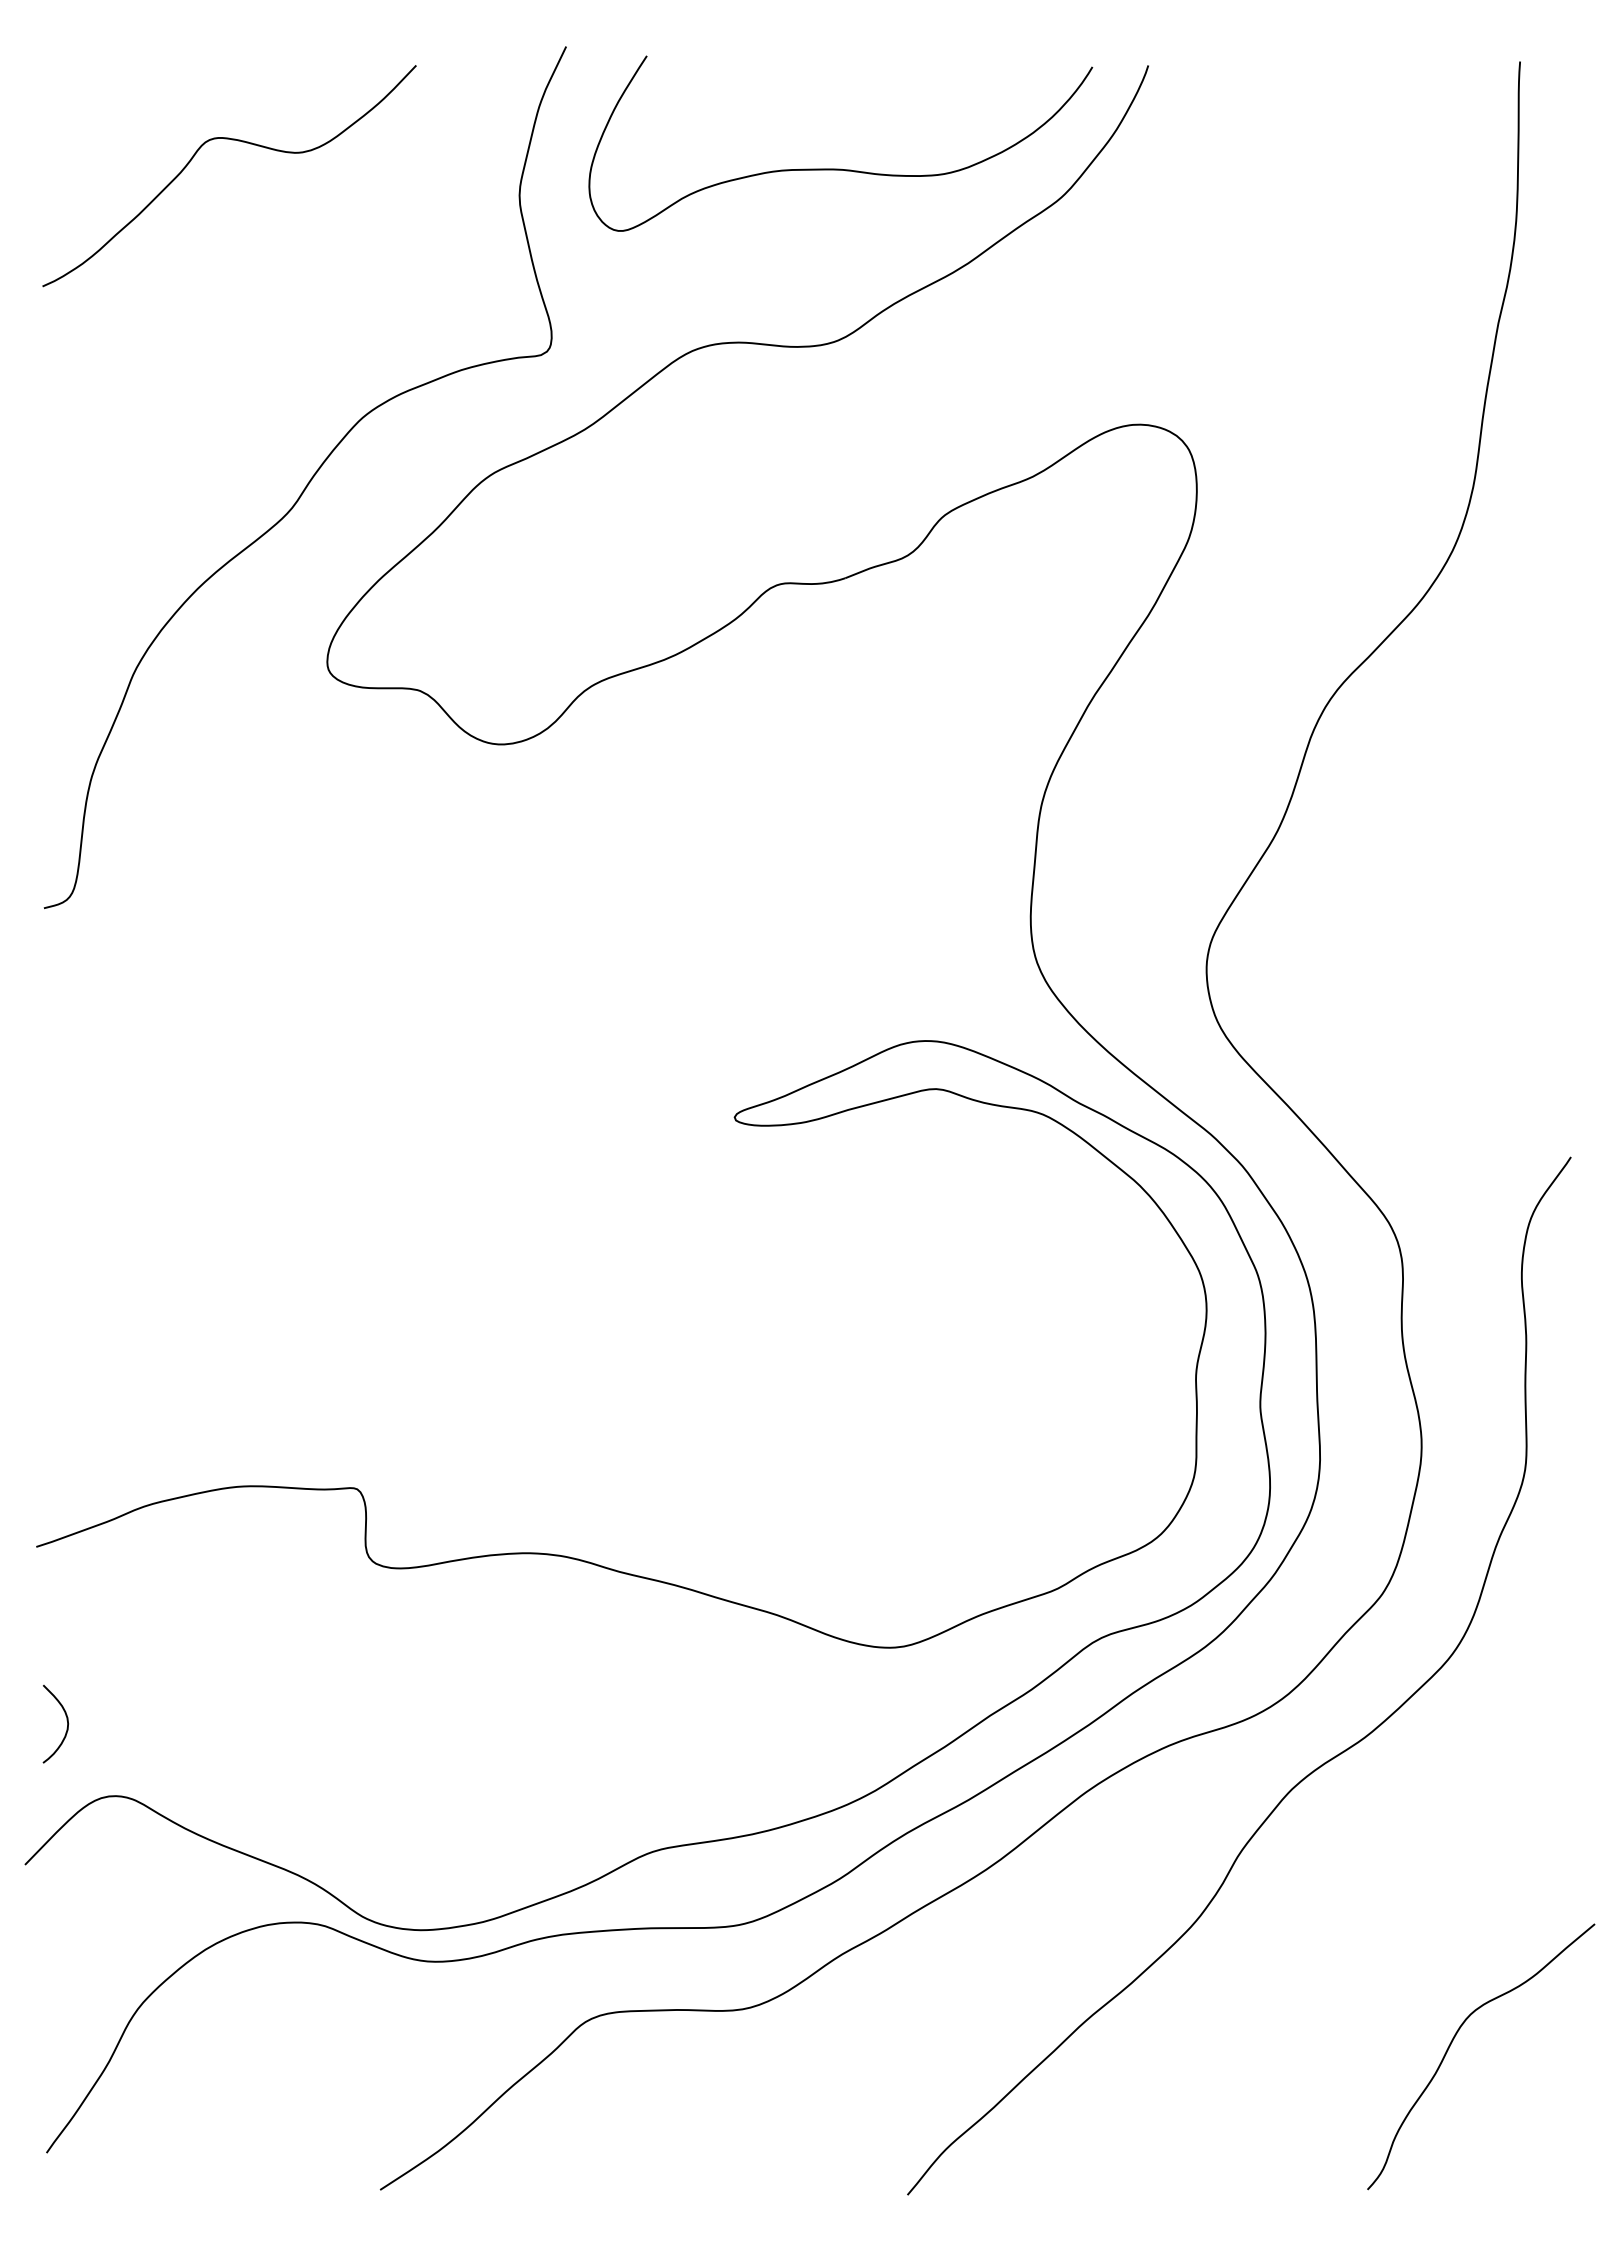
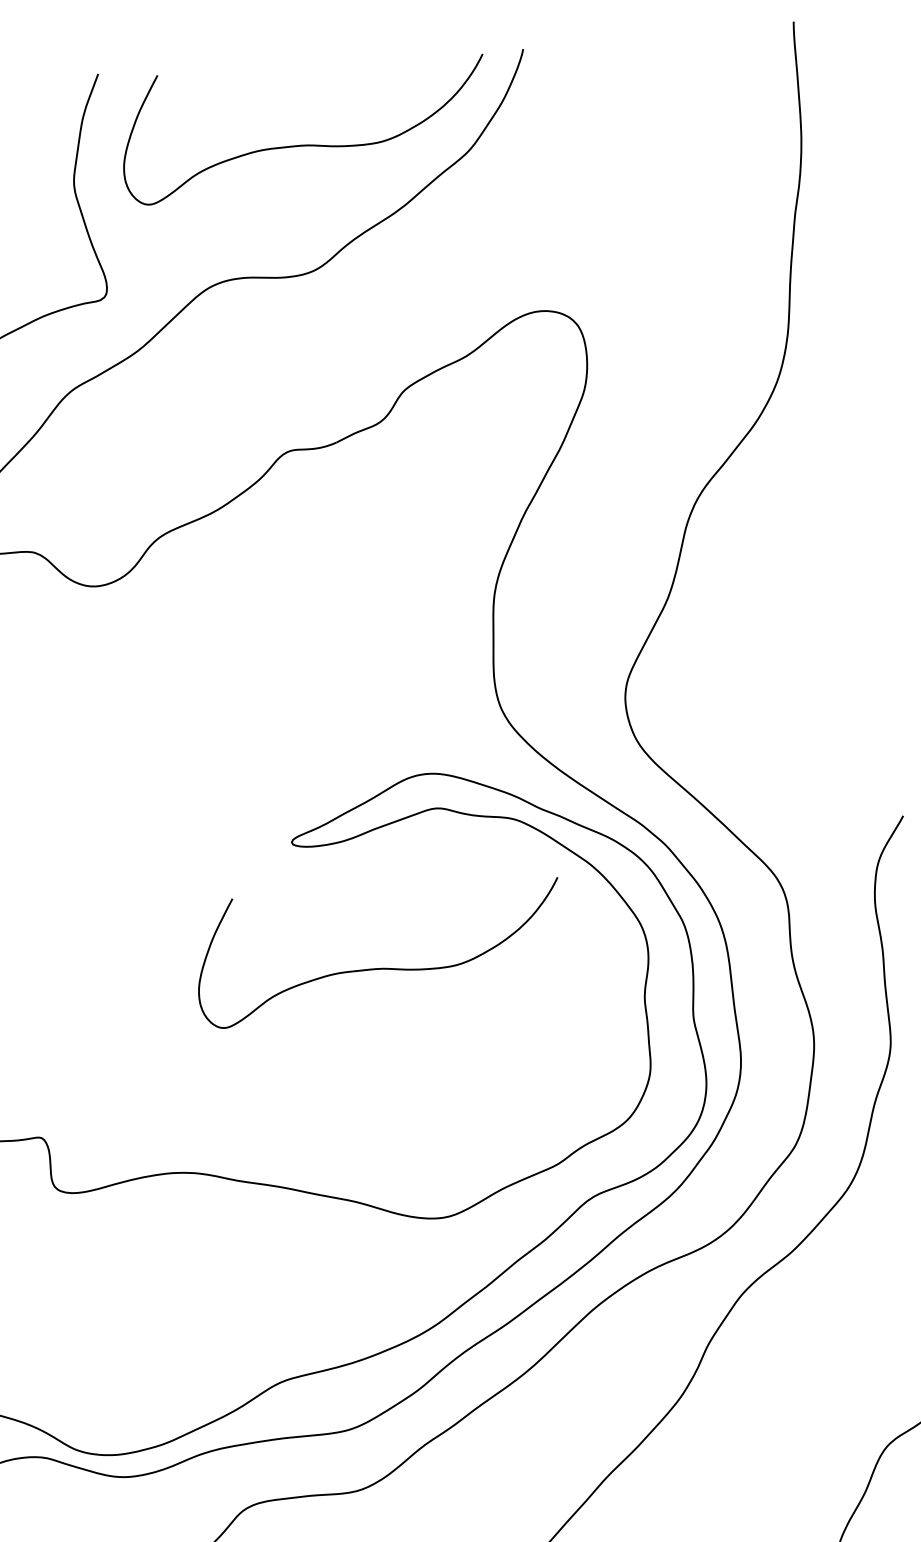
curve: (840, 1299) -> (380, 967), added

